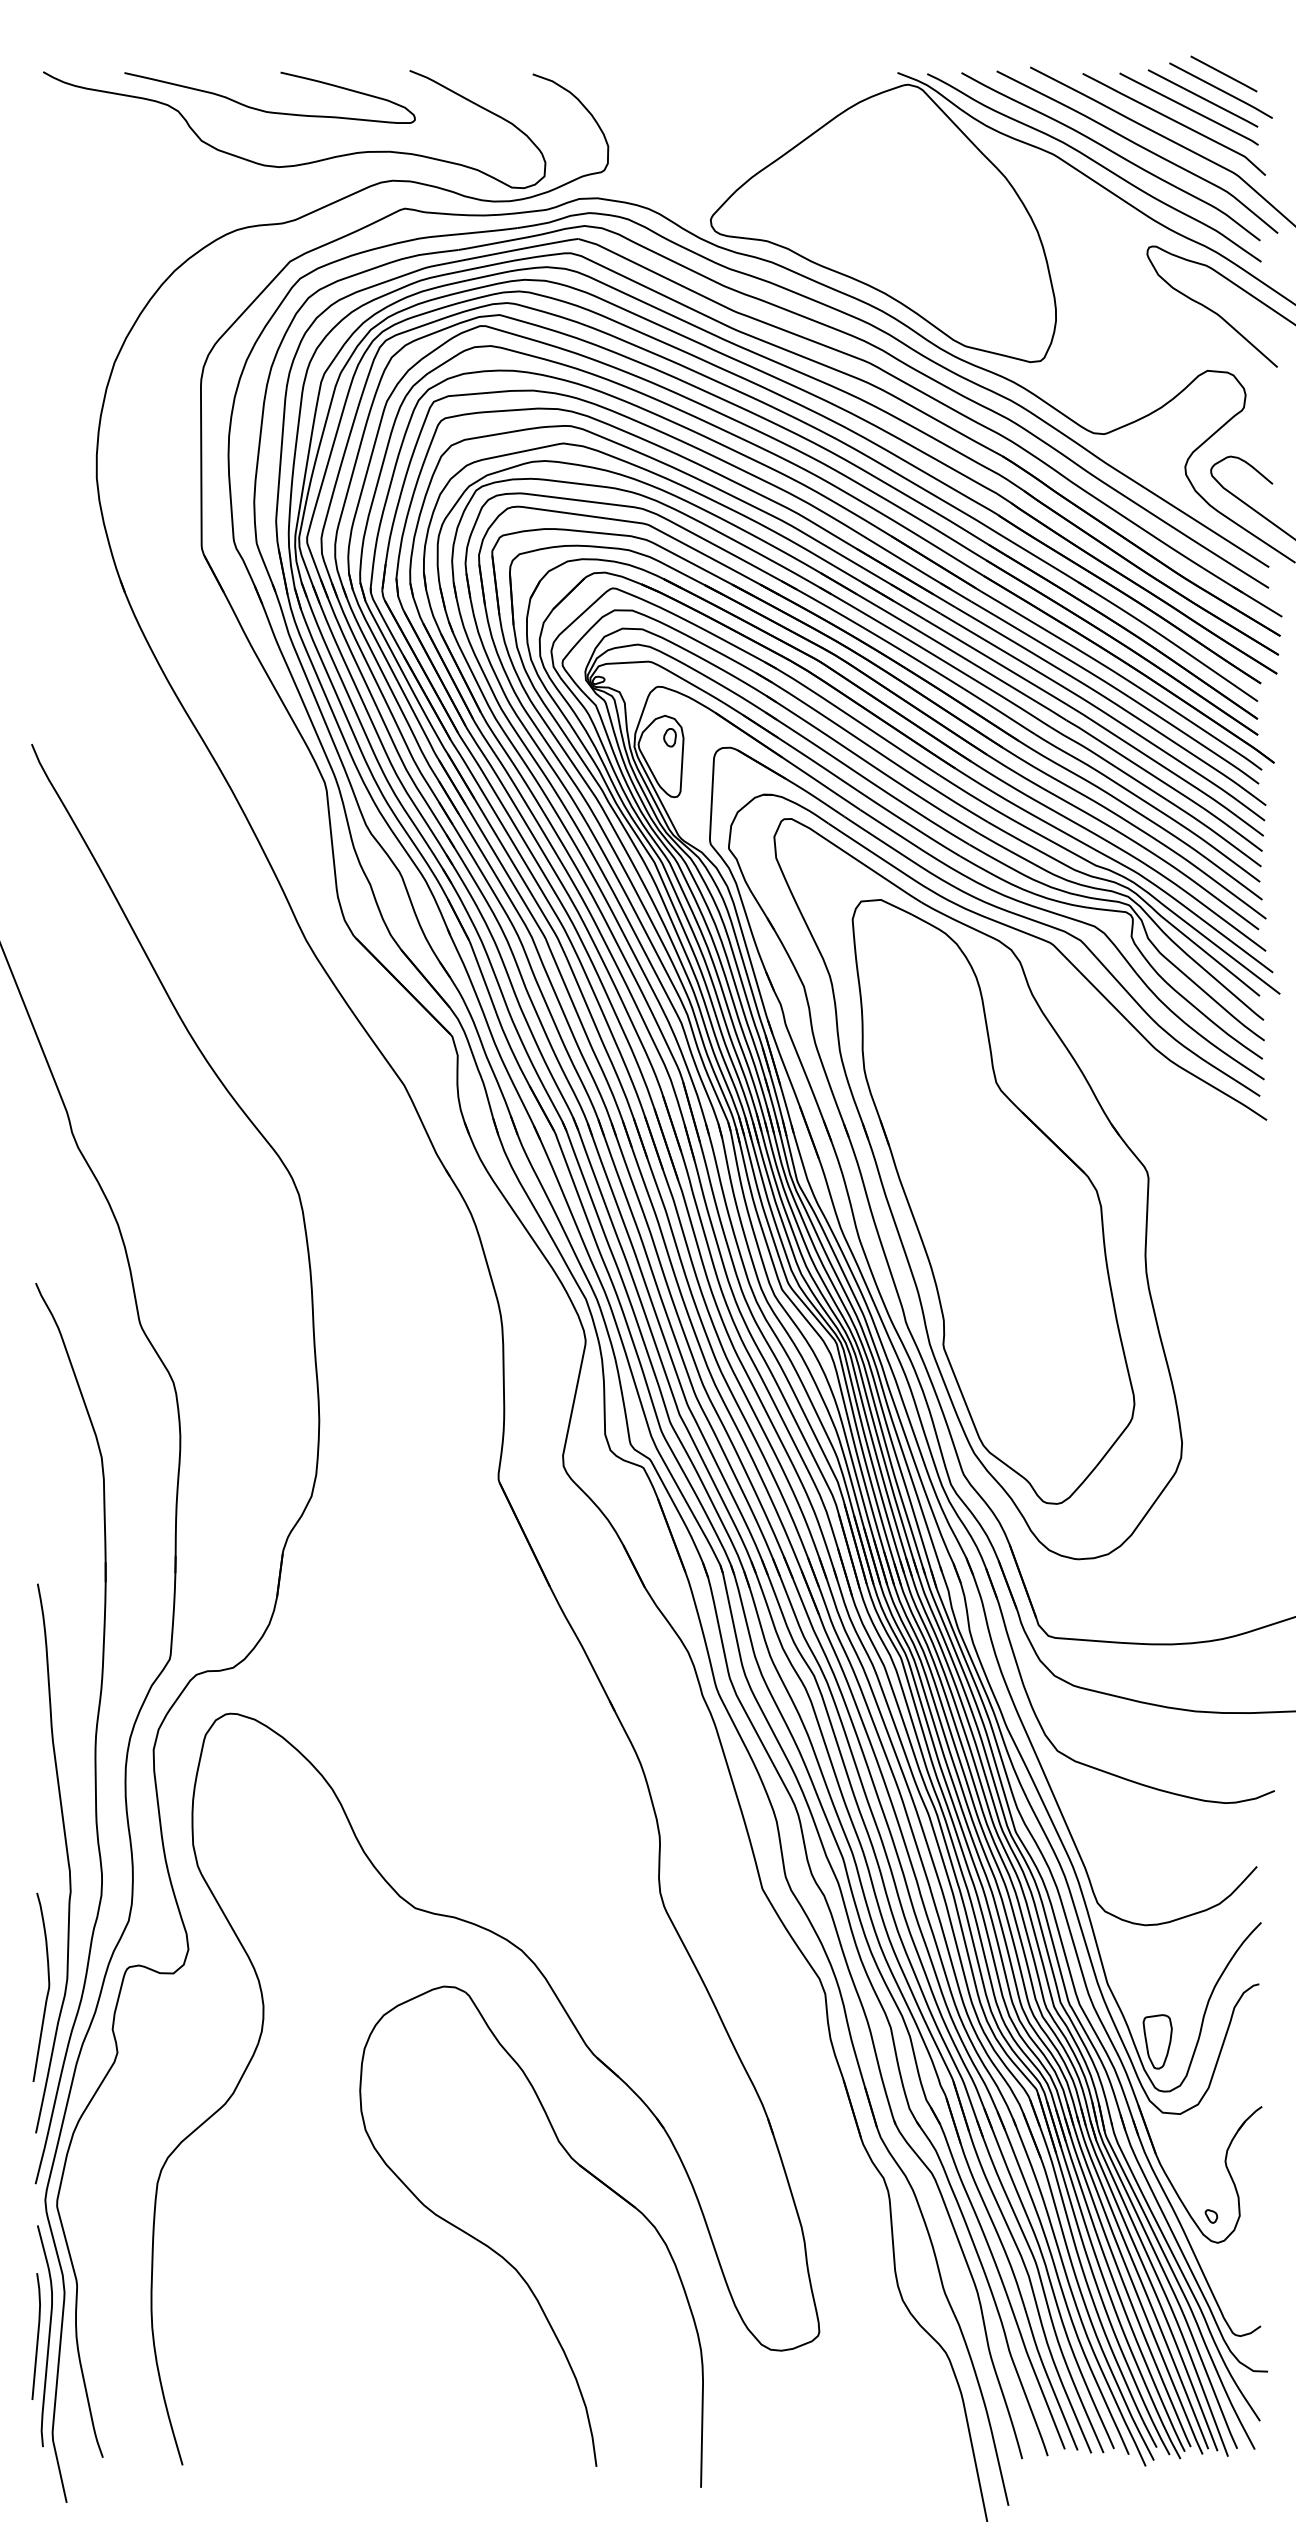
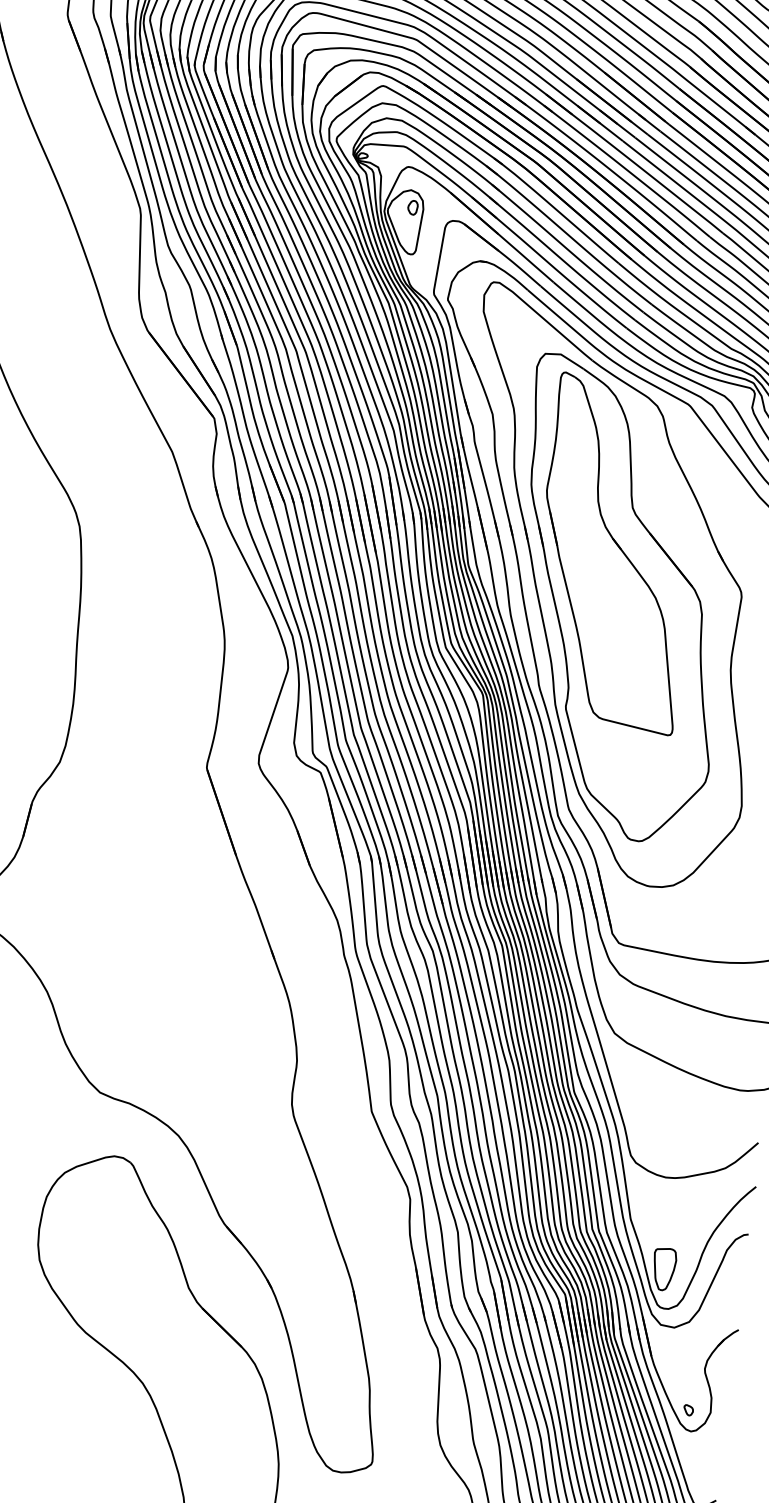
part: (983, 1143) -> (616, 553), added

